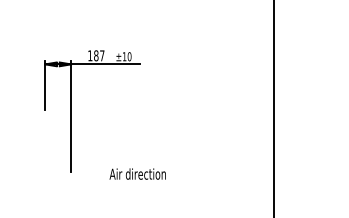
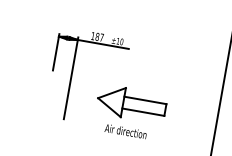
part: (156, 136) -> (131, 104), added
text: (137, 173) -> (125, 131), moved

